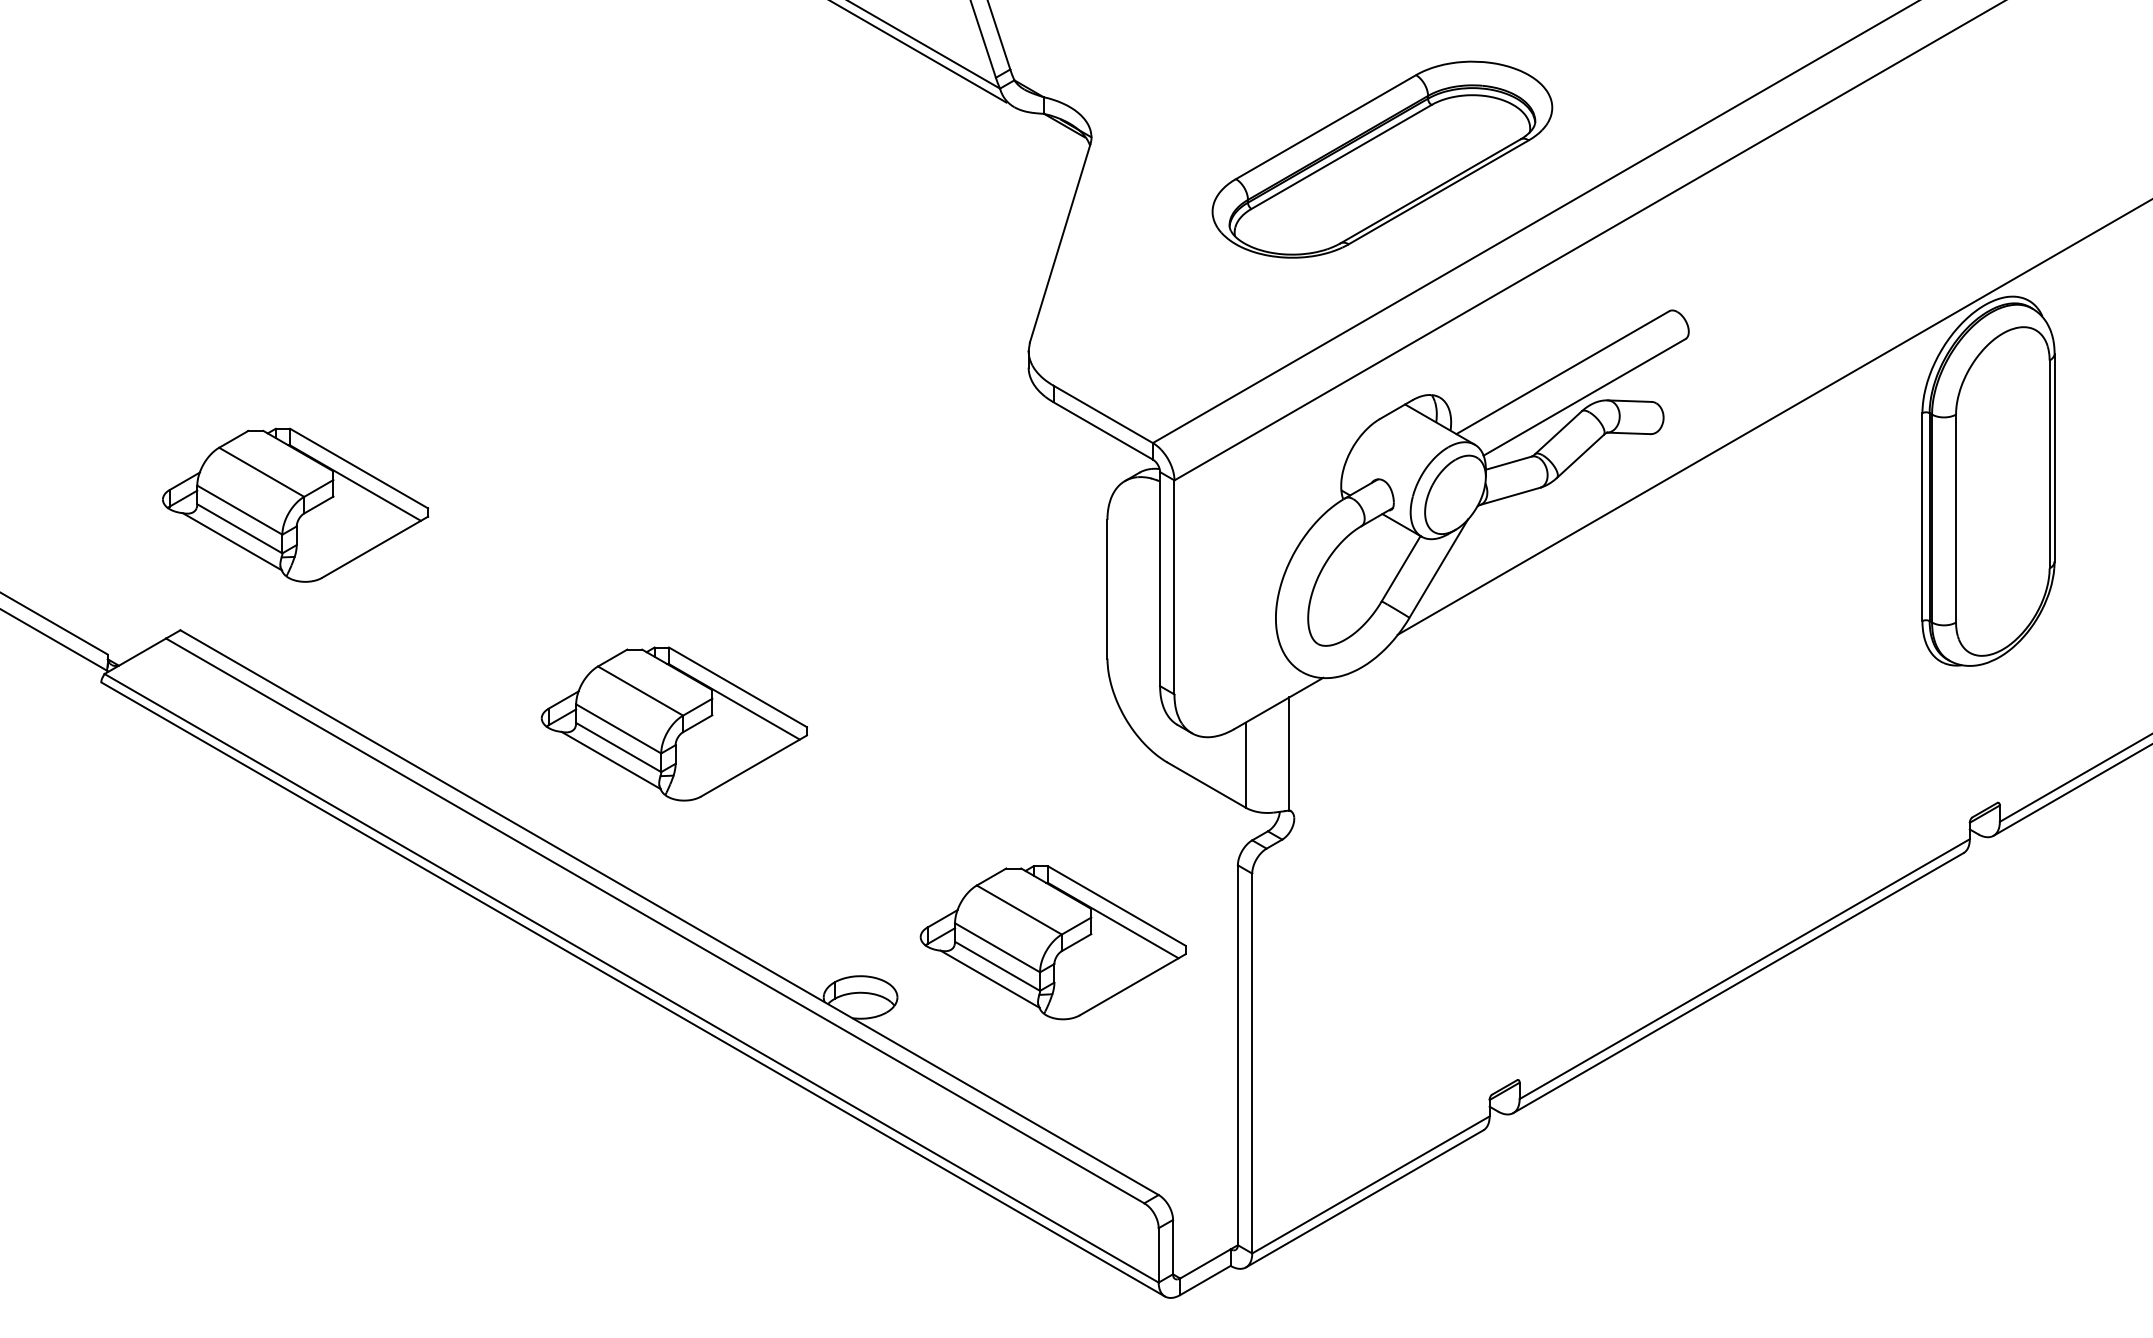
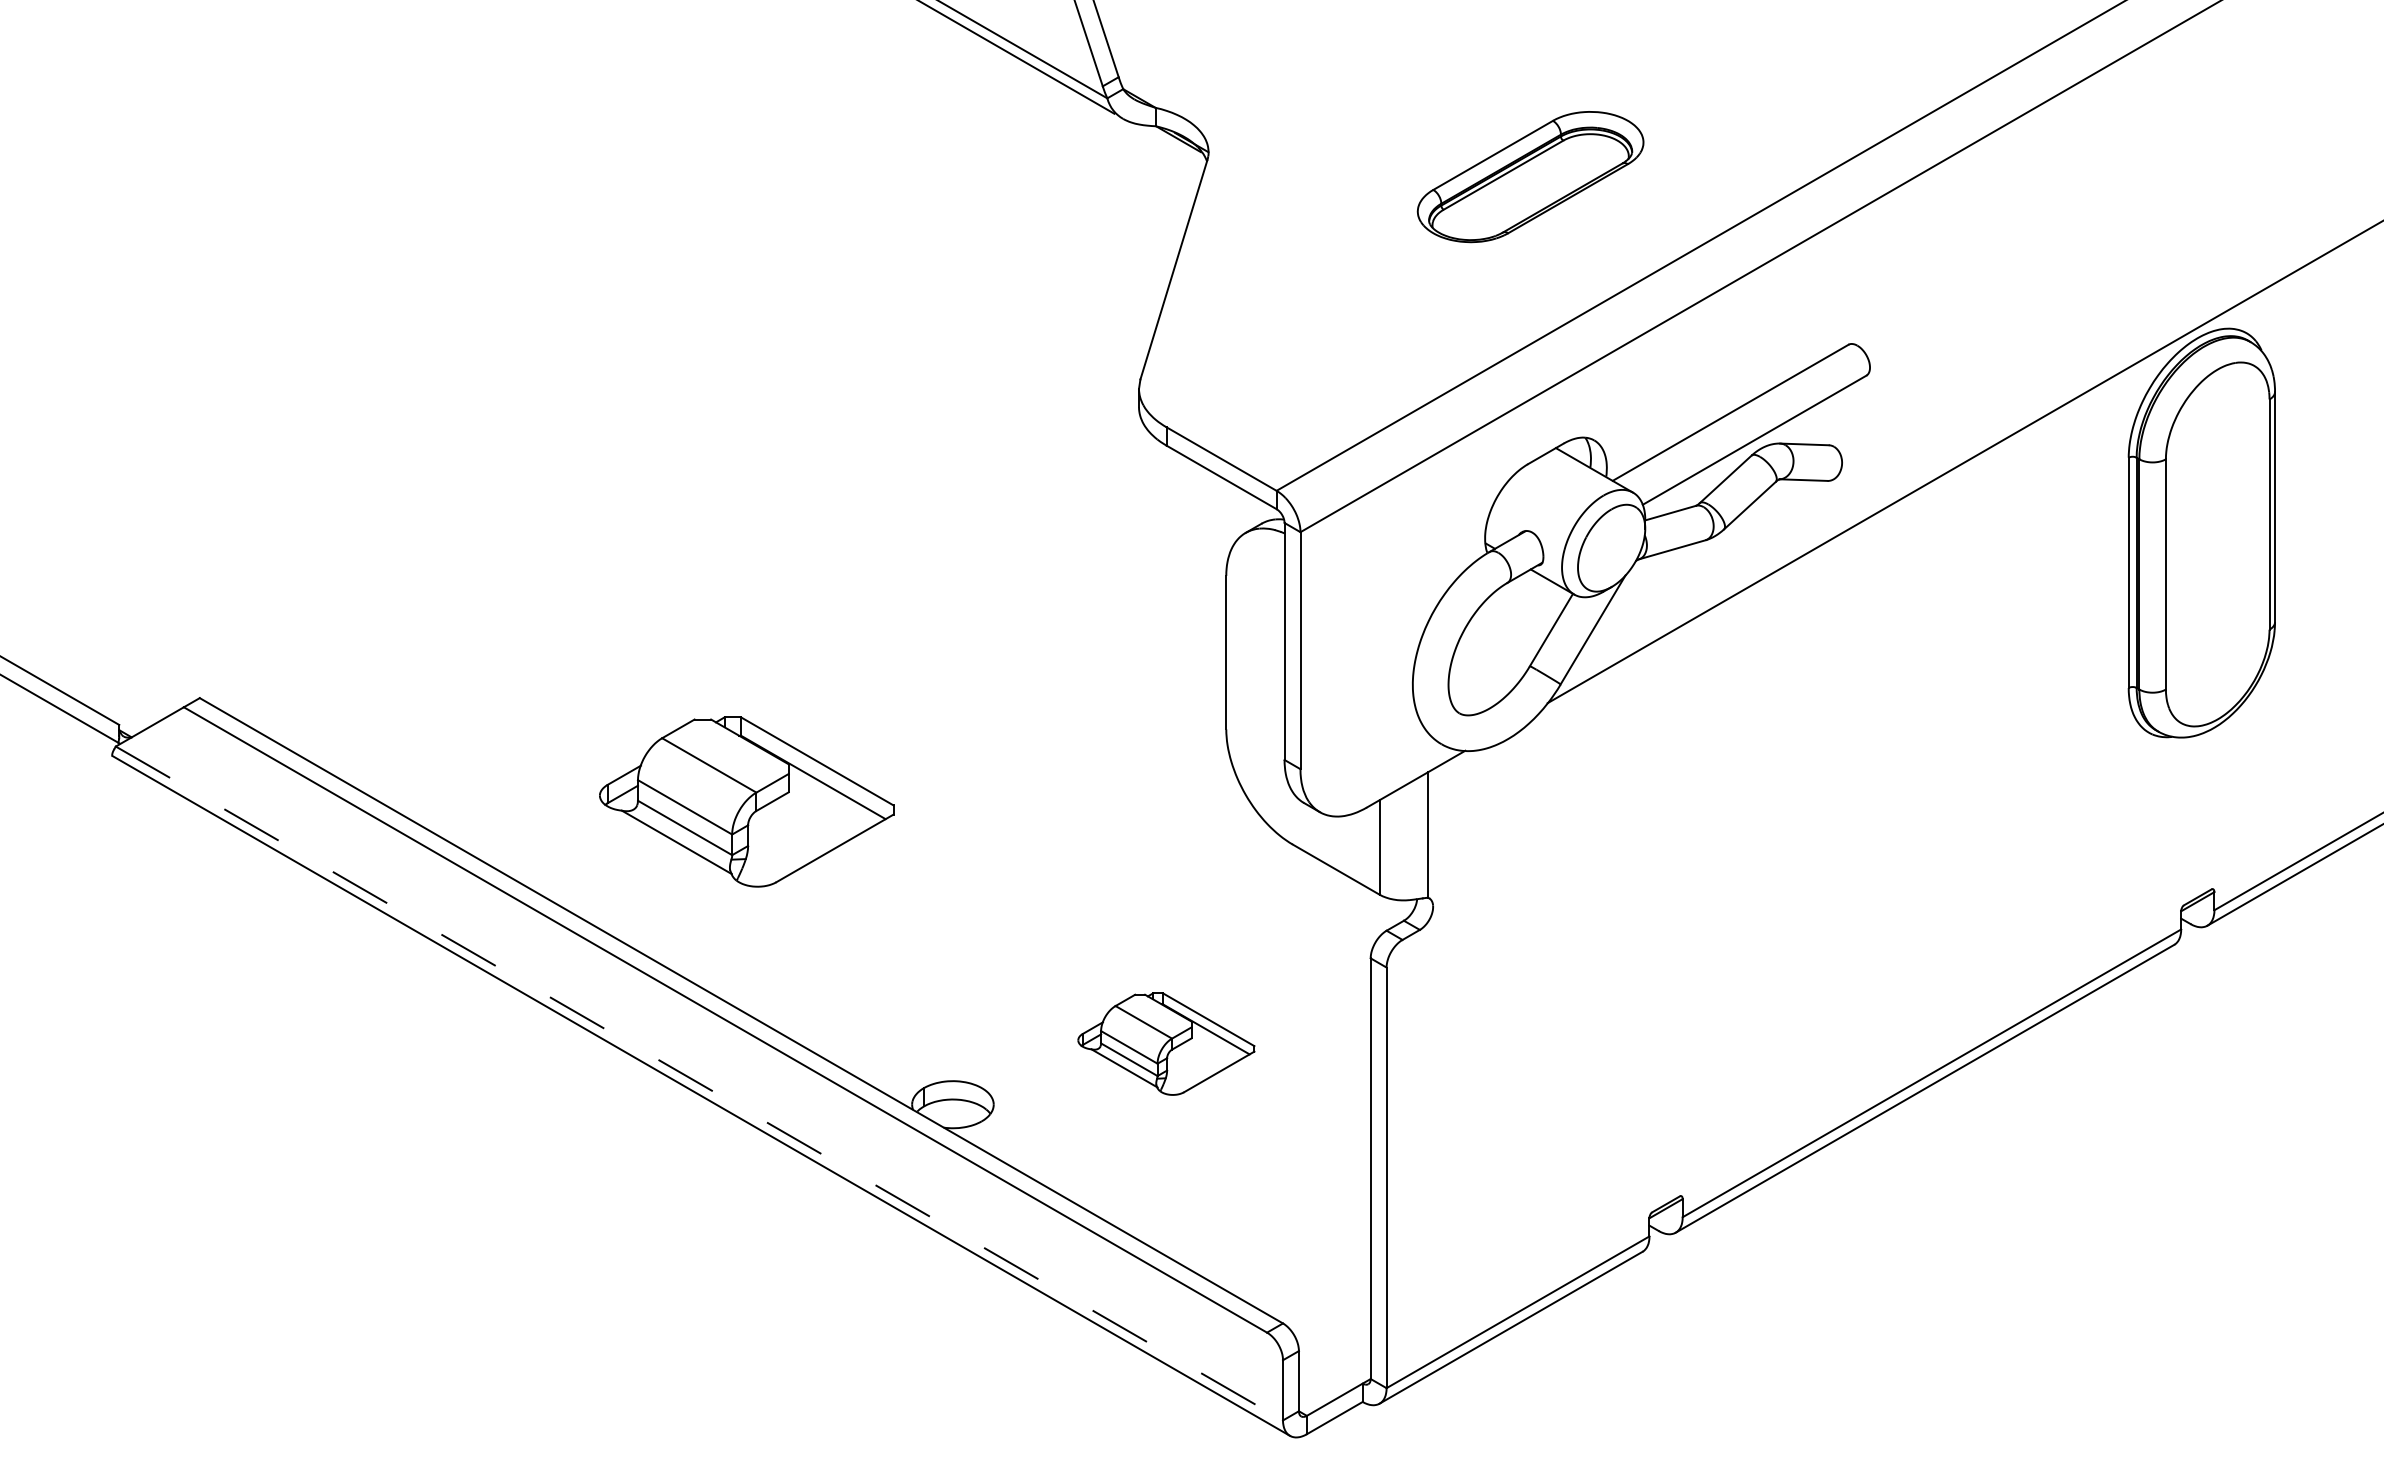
part: (1382, 159) -> (1530, 176), size x0.6
part: (295, 505) -> (327, 559), removed
part: (1053, 942) -> (1166, 1043), size x0.6
line: (631, 978) -> (699, 1083), solid -> dashed

